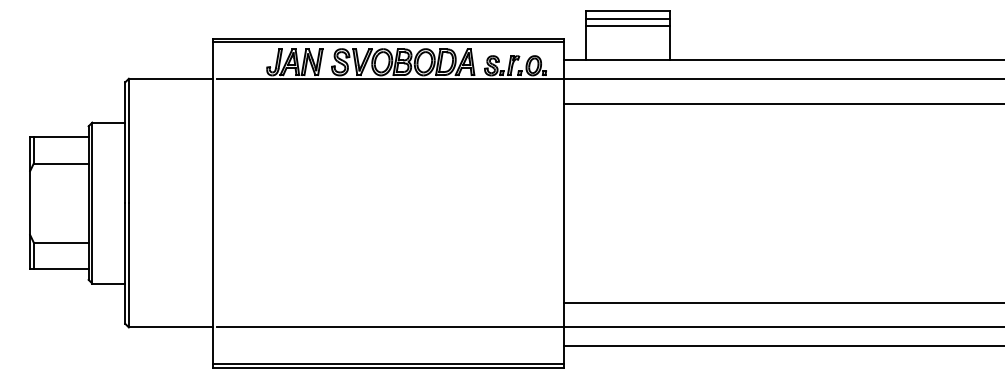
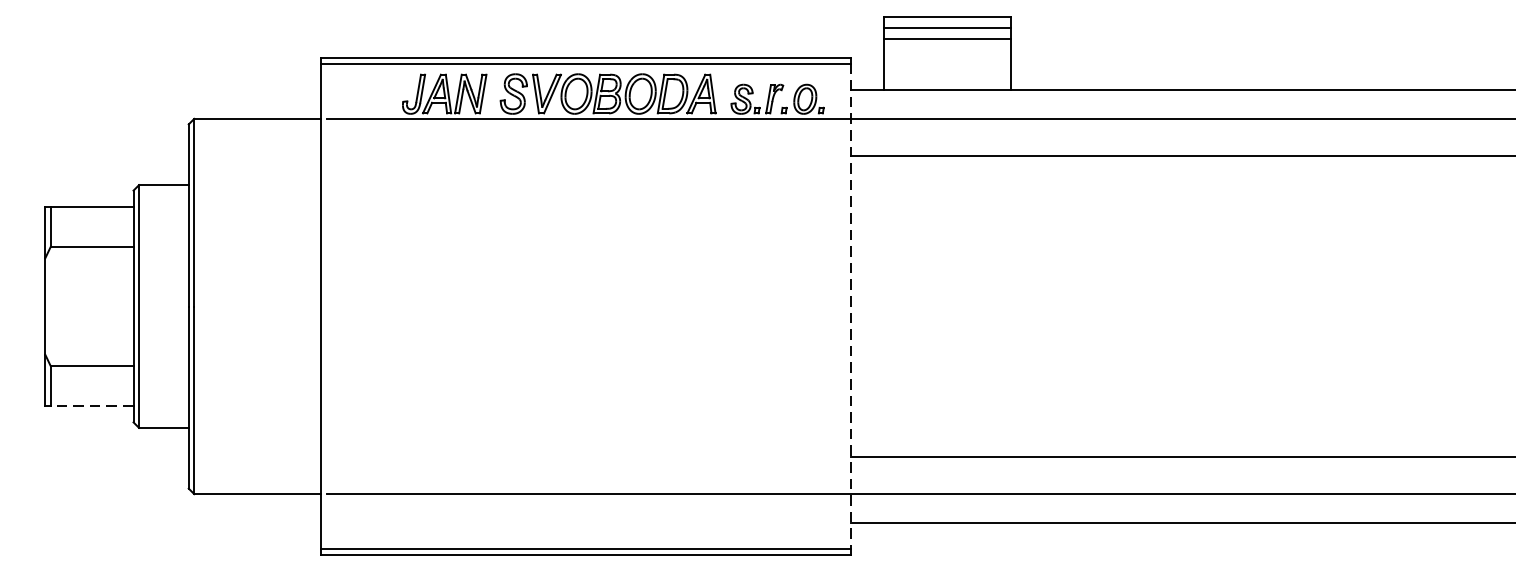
line: (564, 203) -> (851, 307), solid -> dashed
line: (60, 268) -> (91, 405), solid -> dashed

